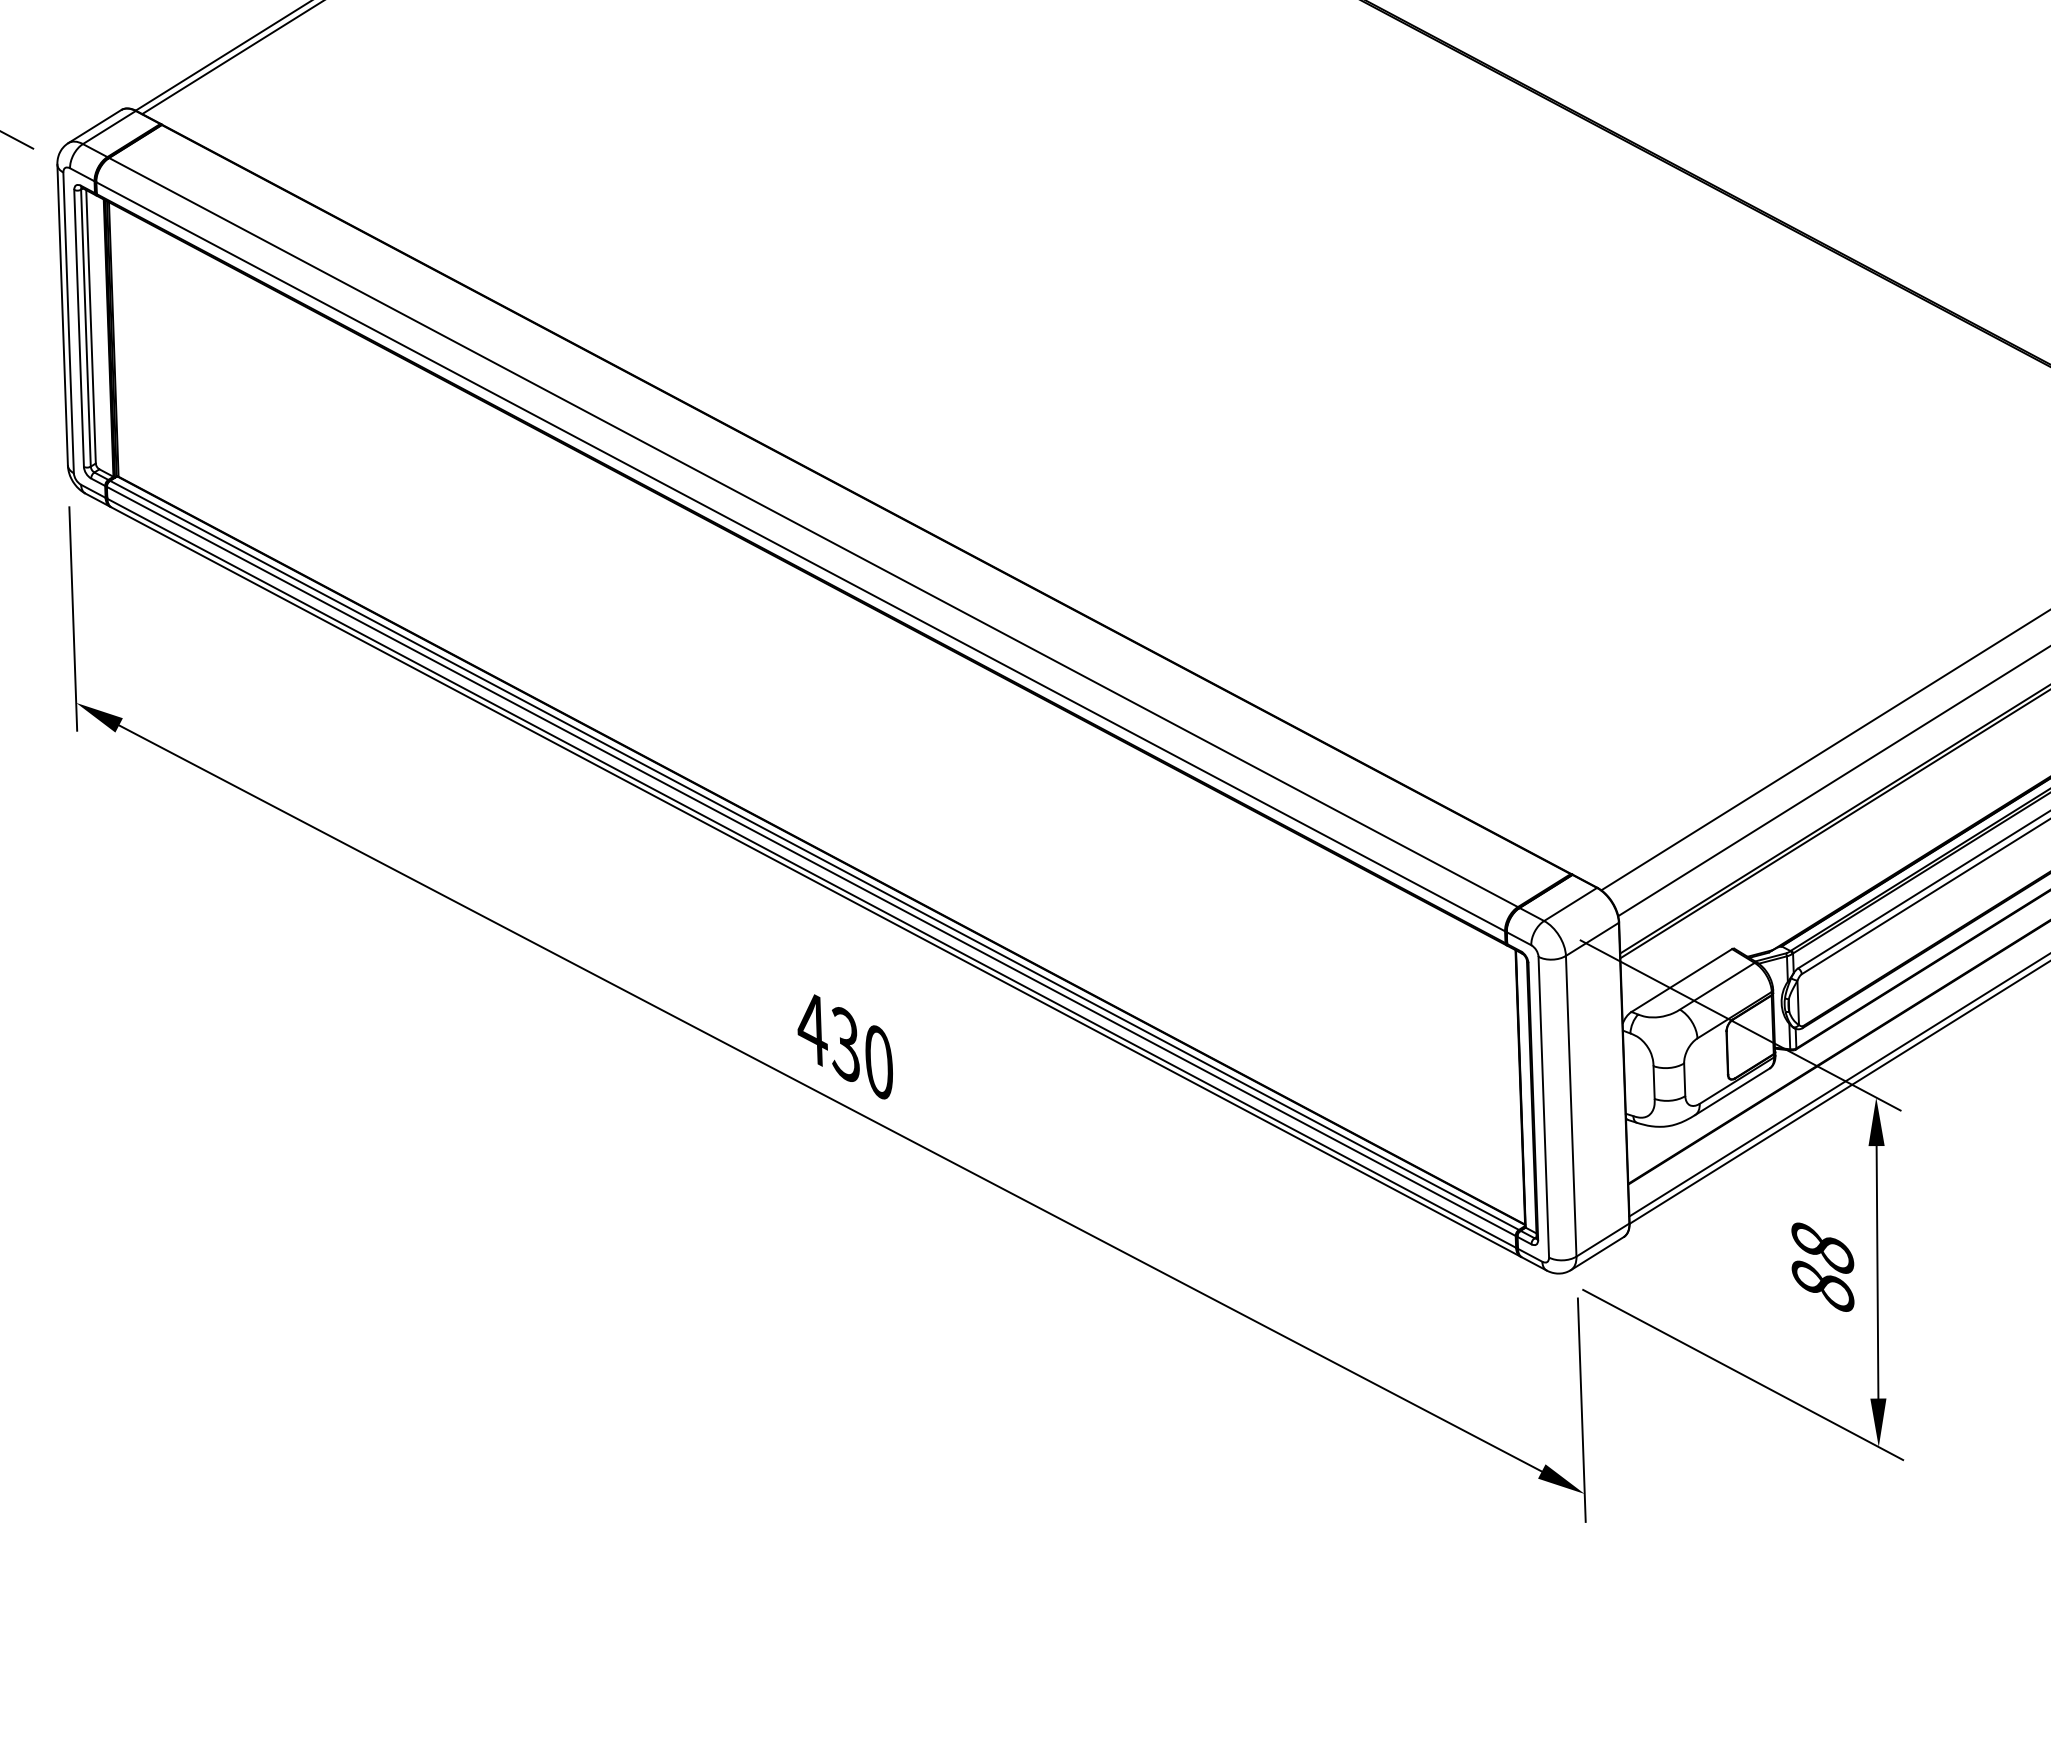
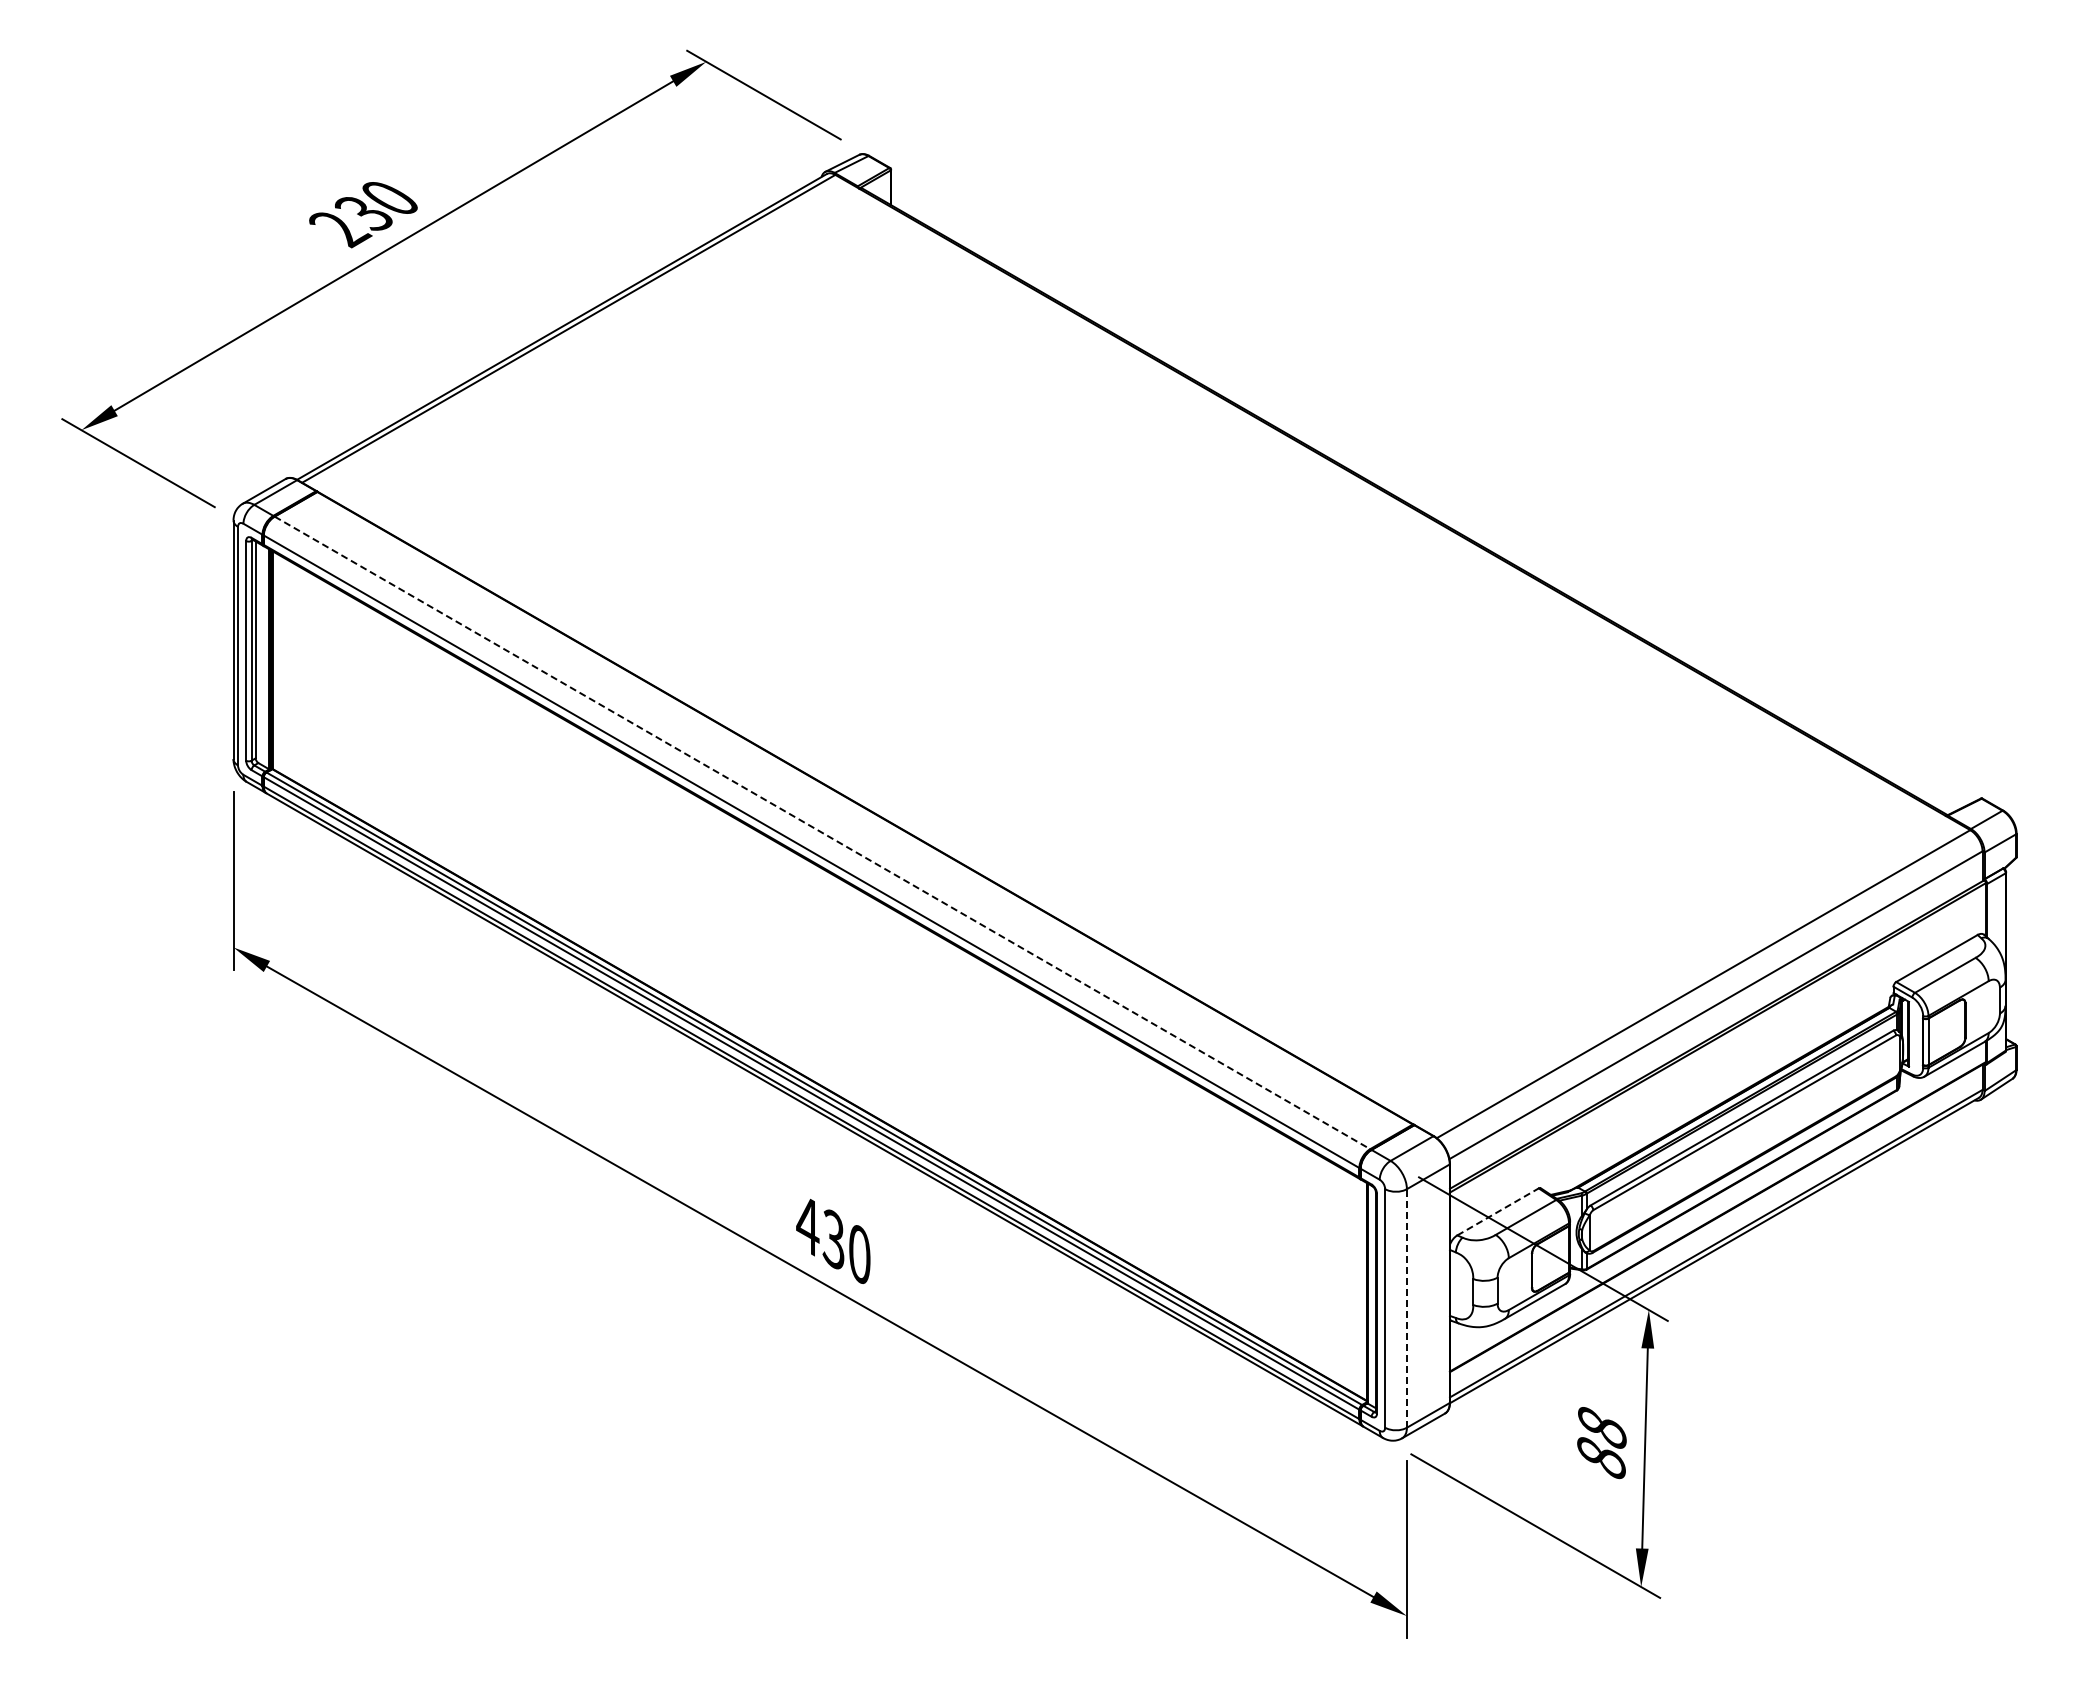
line: (813, 533) -> (822, 833), solid -> dashed
line: (1682, 980) -> (1498, 1211), solid -> dashed
line: (1570, 1105) -> (1406, 1307), solid -> dashed

